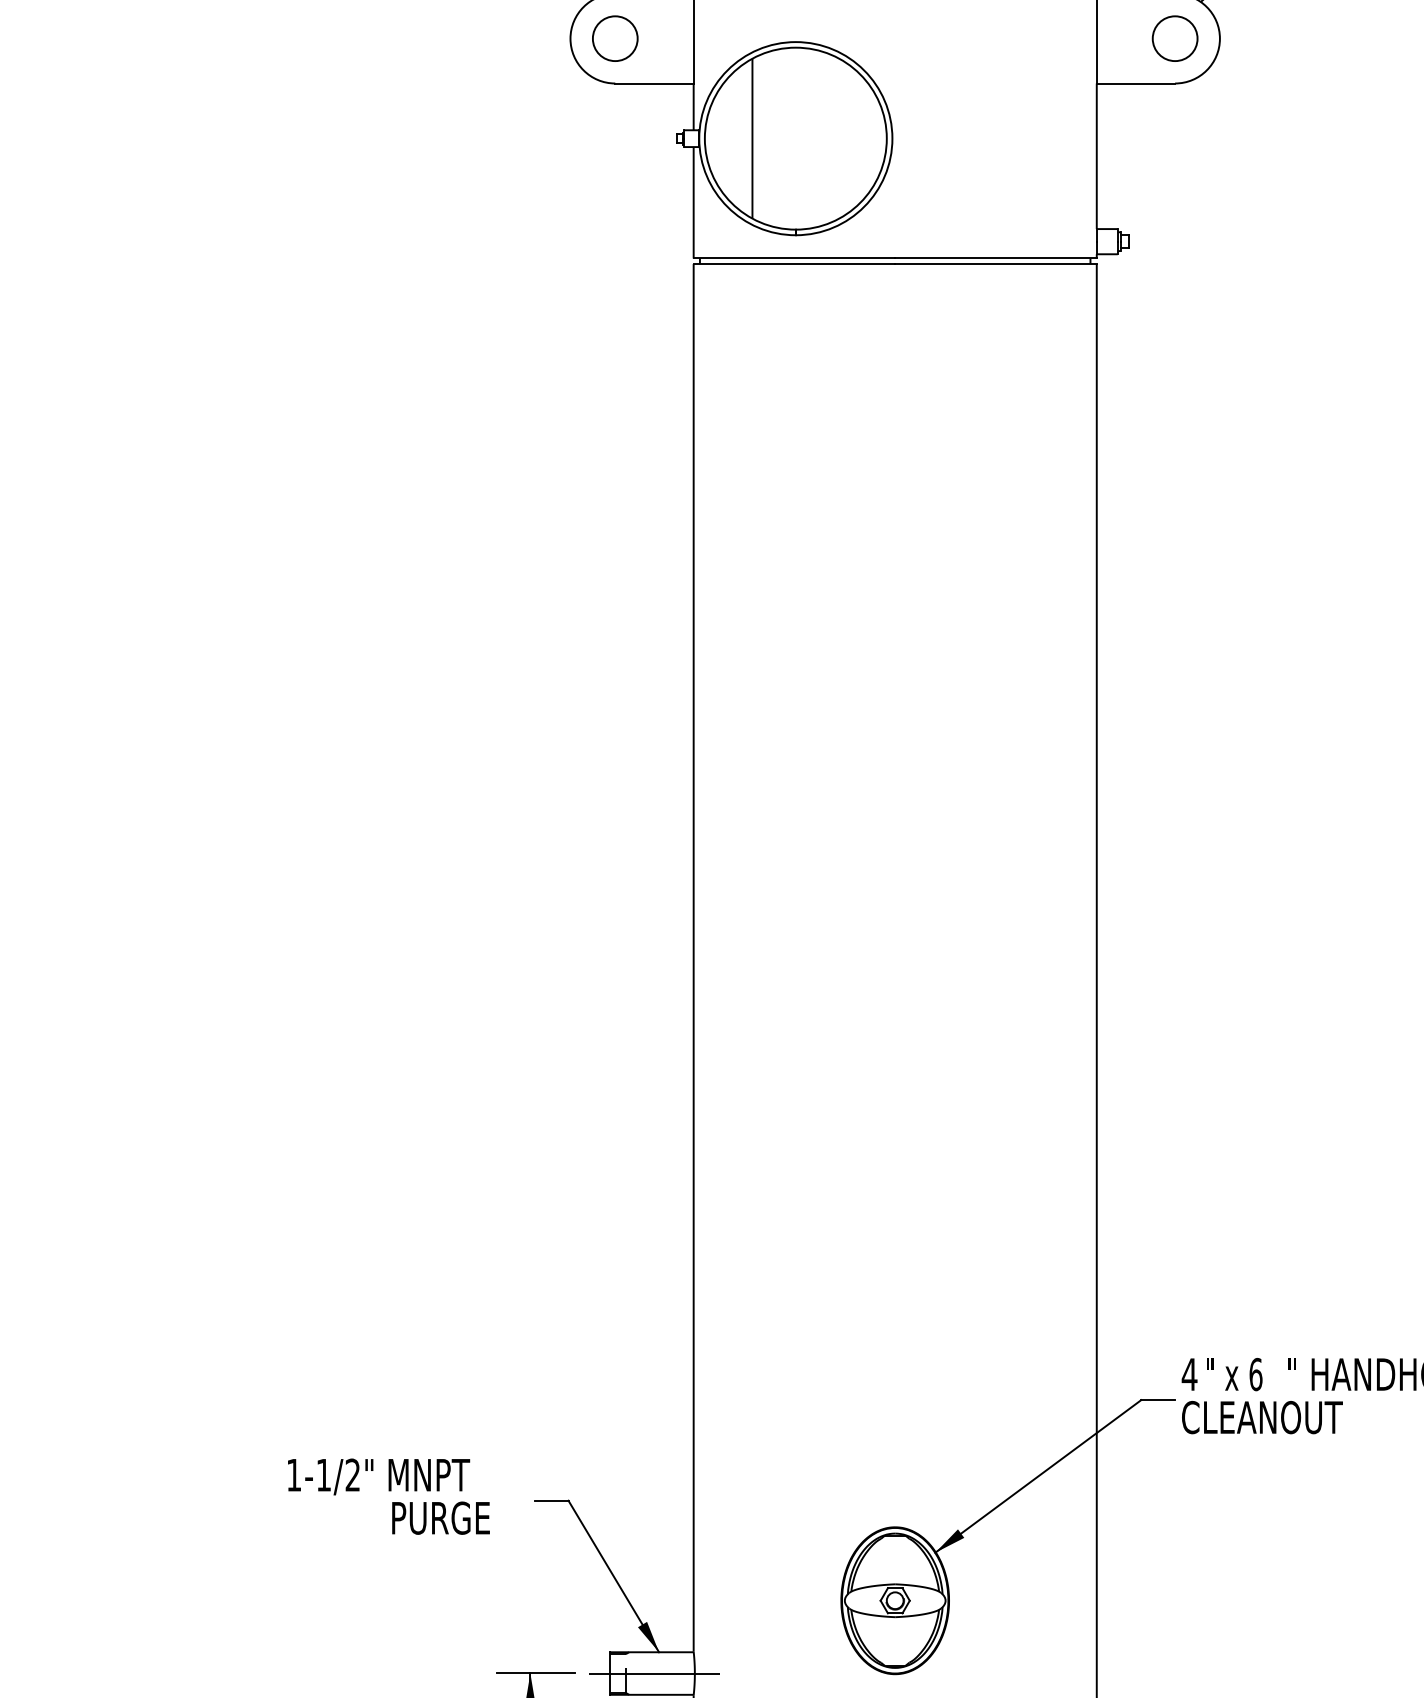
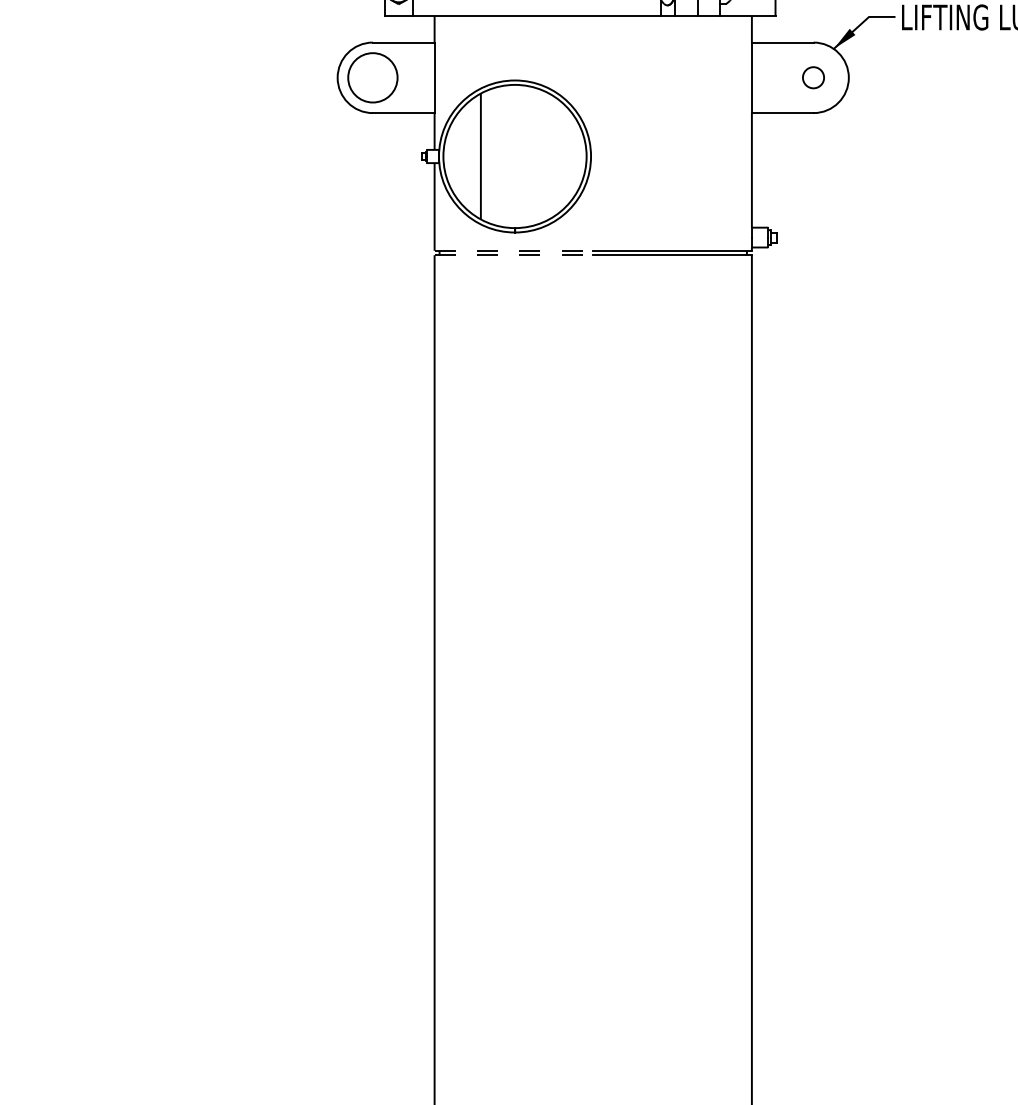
circle: (614, 38) -> (372, 77), size x1.4
circle: (1174, 38) -> (813, 77), size x0.6
line: (794, 258) -> (513, 250), solid -> dashed
line: (794, 264) -> (513, 255), solid -> dashed

